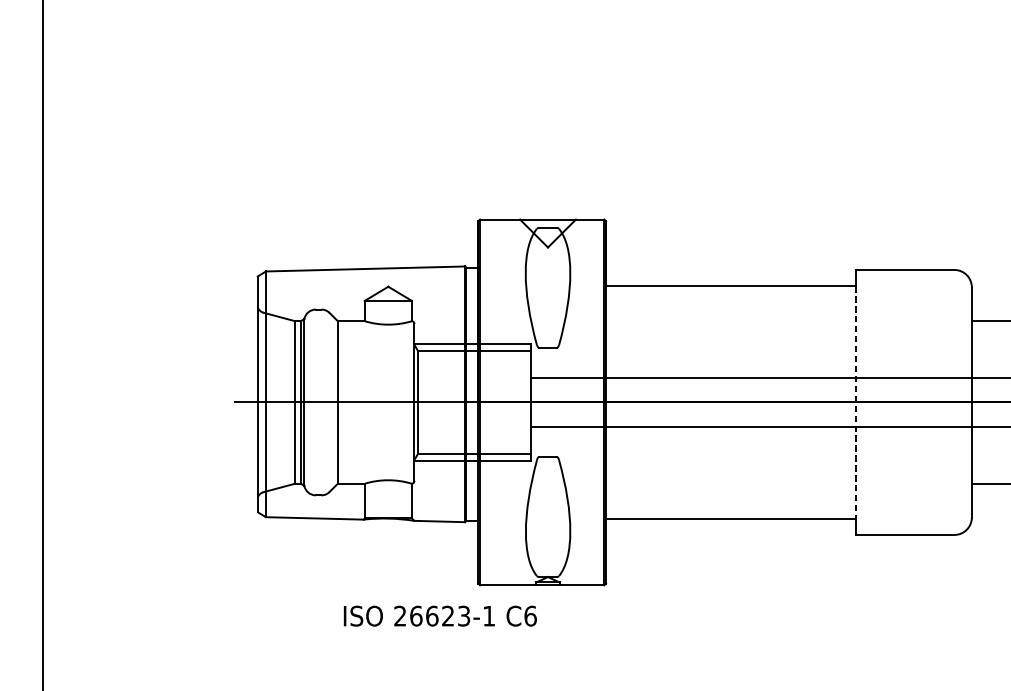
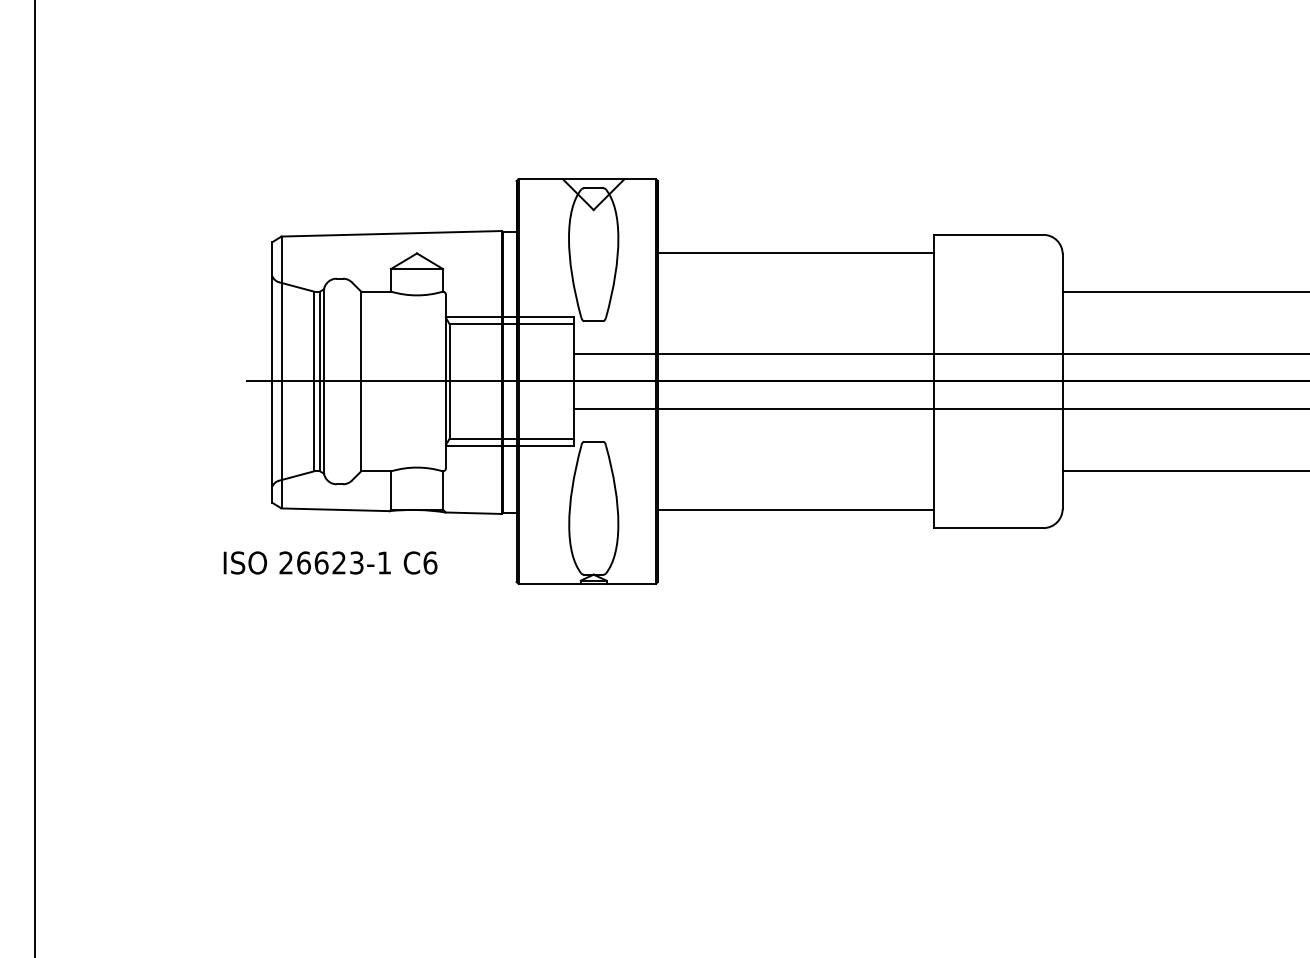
line: (856, 402) -> (934, 381), dashed -> solid
text: (440, 615) -> (330, 562), moved

